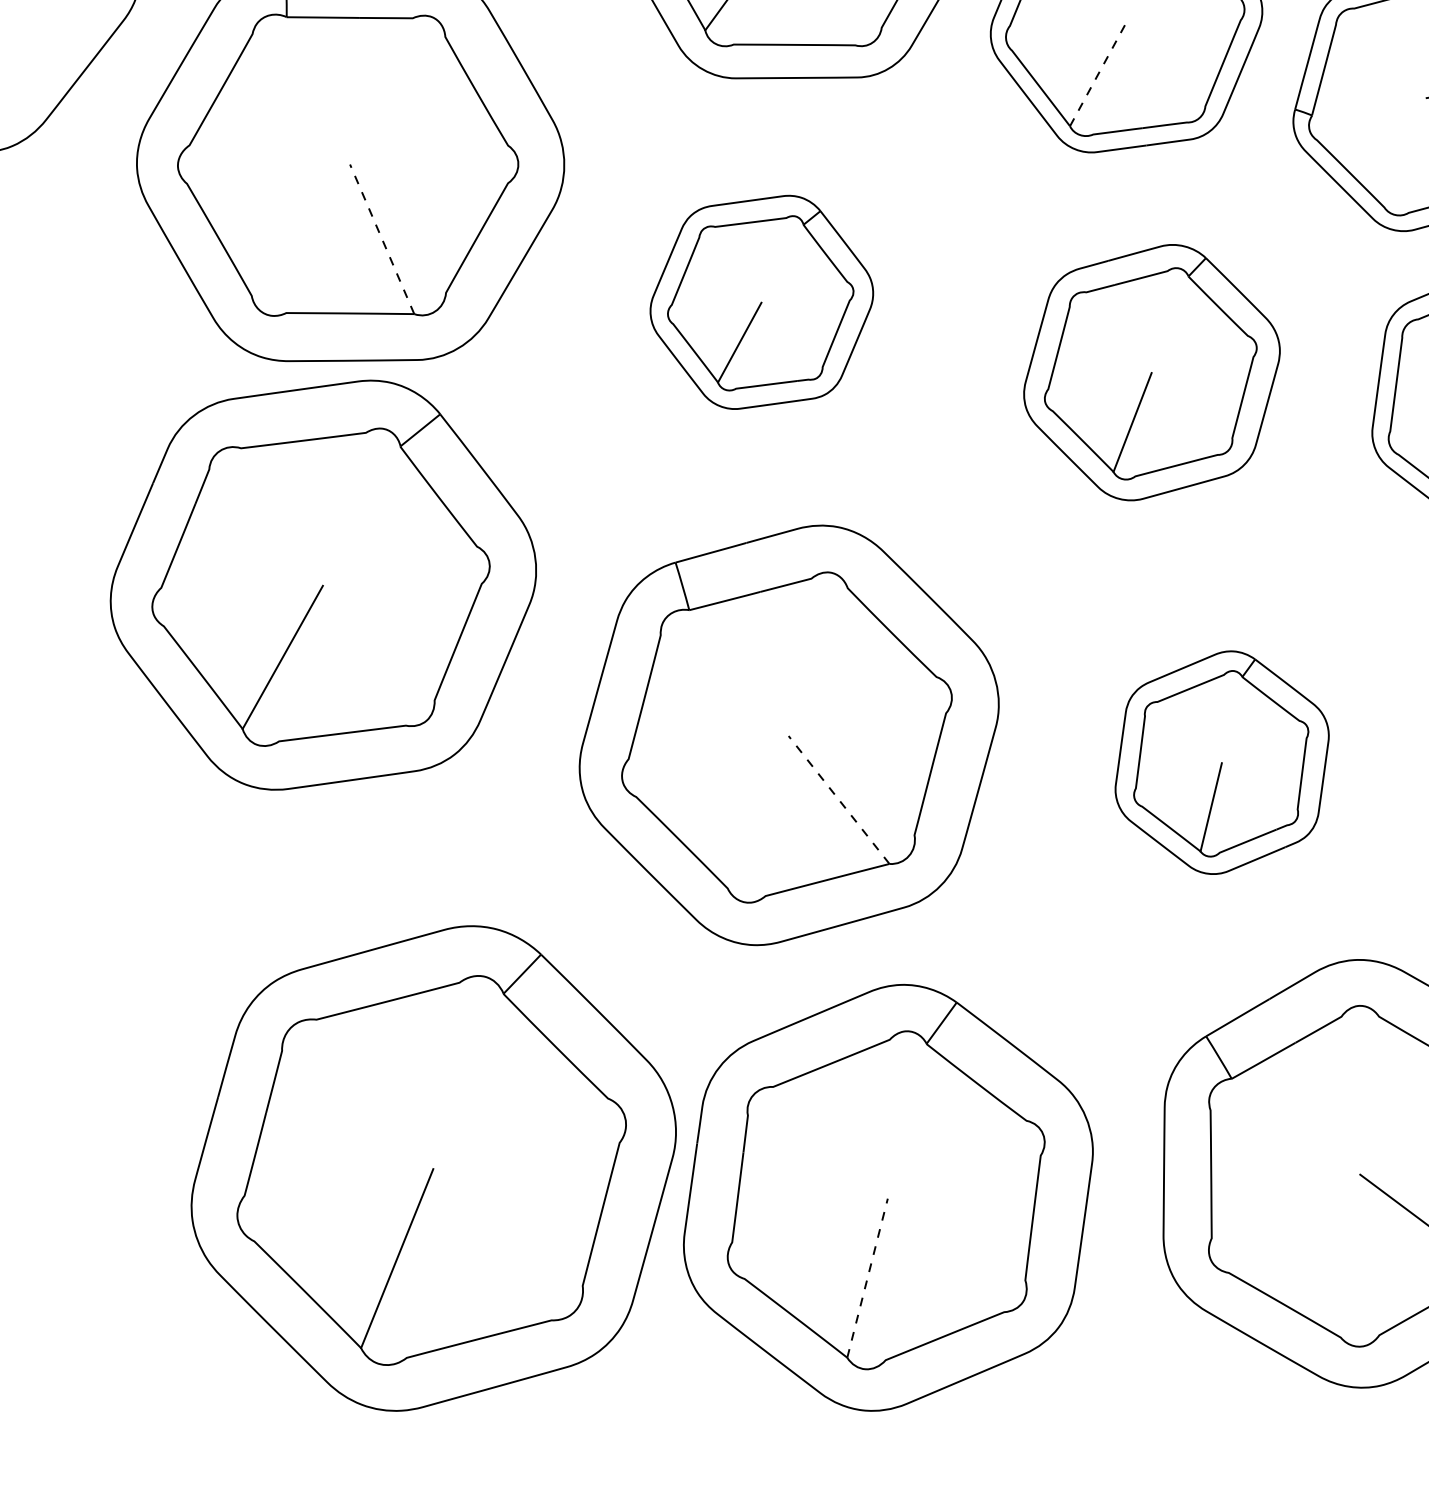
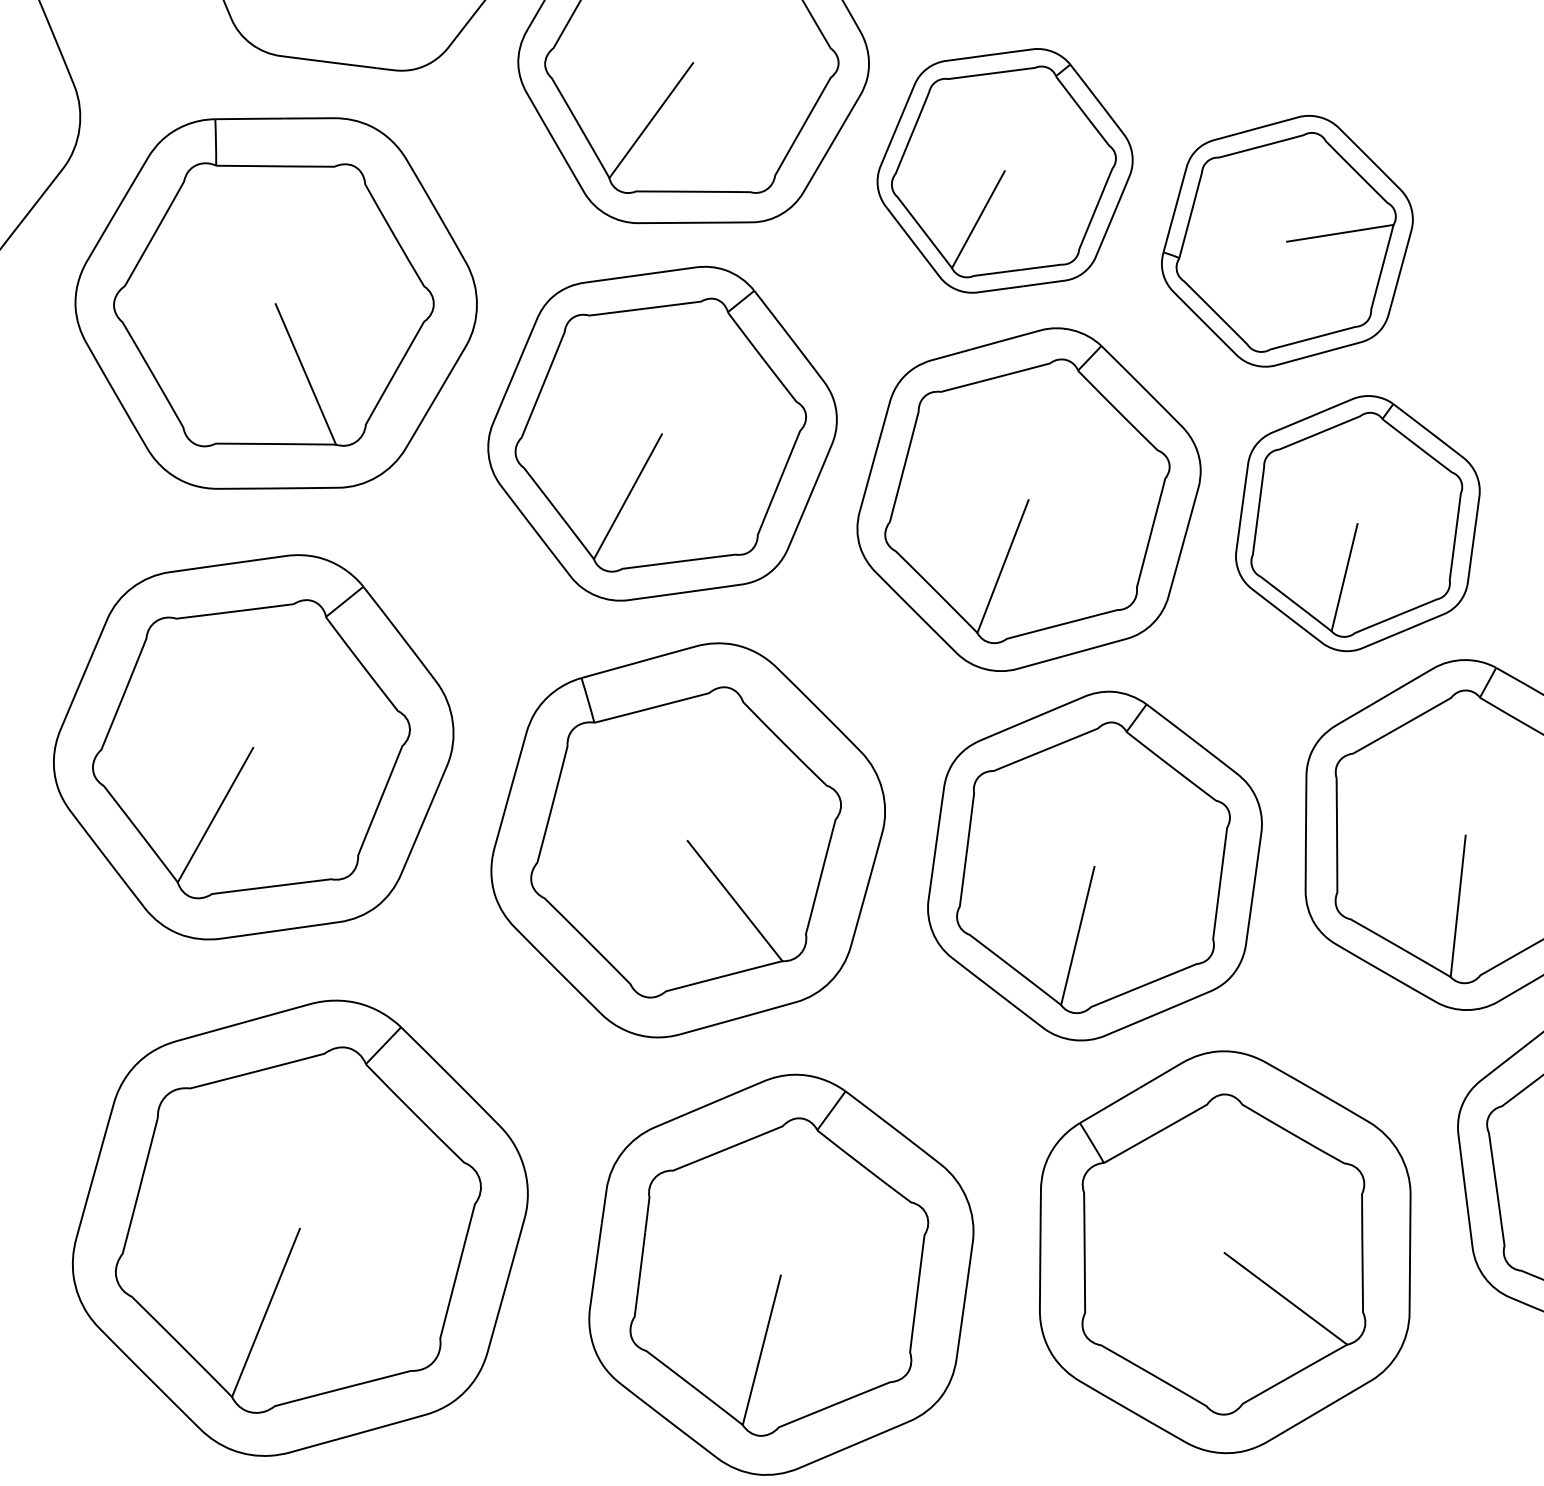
line: (1098, 74) -> (978, 219), dashed -> solid
line: (381, 238) -> (305, 373), dashed -> solid
part: (761, 302) -> (662, 433), size x1.67
part: (1151, 372) -> (1028, 499), size x1.43
part: (323, 585) -> (253, 747), moved
part: (1221, 762) -> (1094, 865), size x1.67
line: (839, 800) -> (735, 901), dashed -> solid
part: (432, 1167) -> (299, 1227), moved
line: (867, 1277) -> (761, 1349), dashed -> solid

